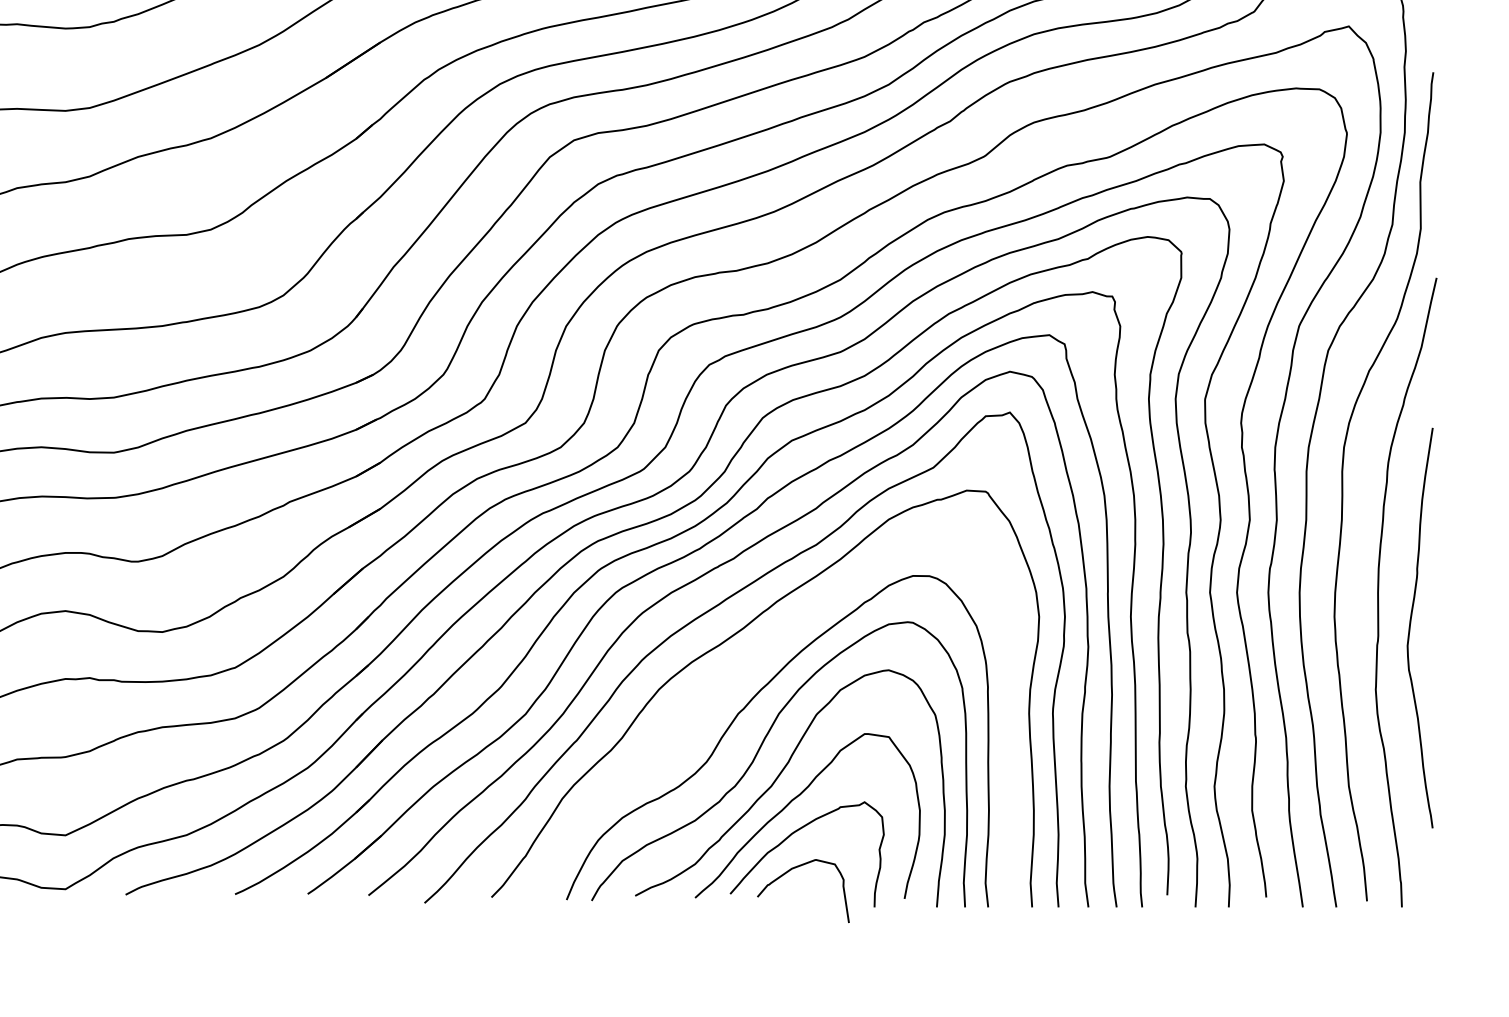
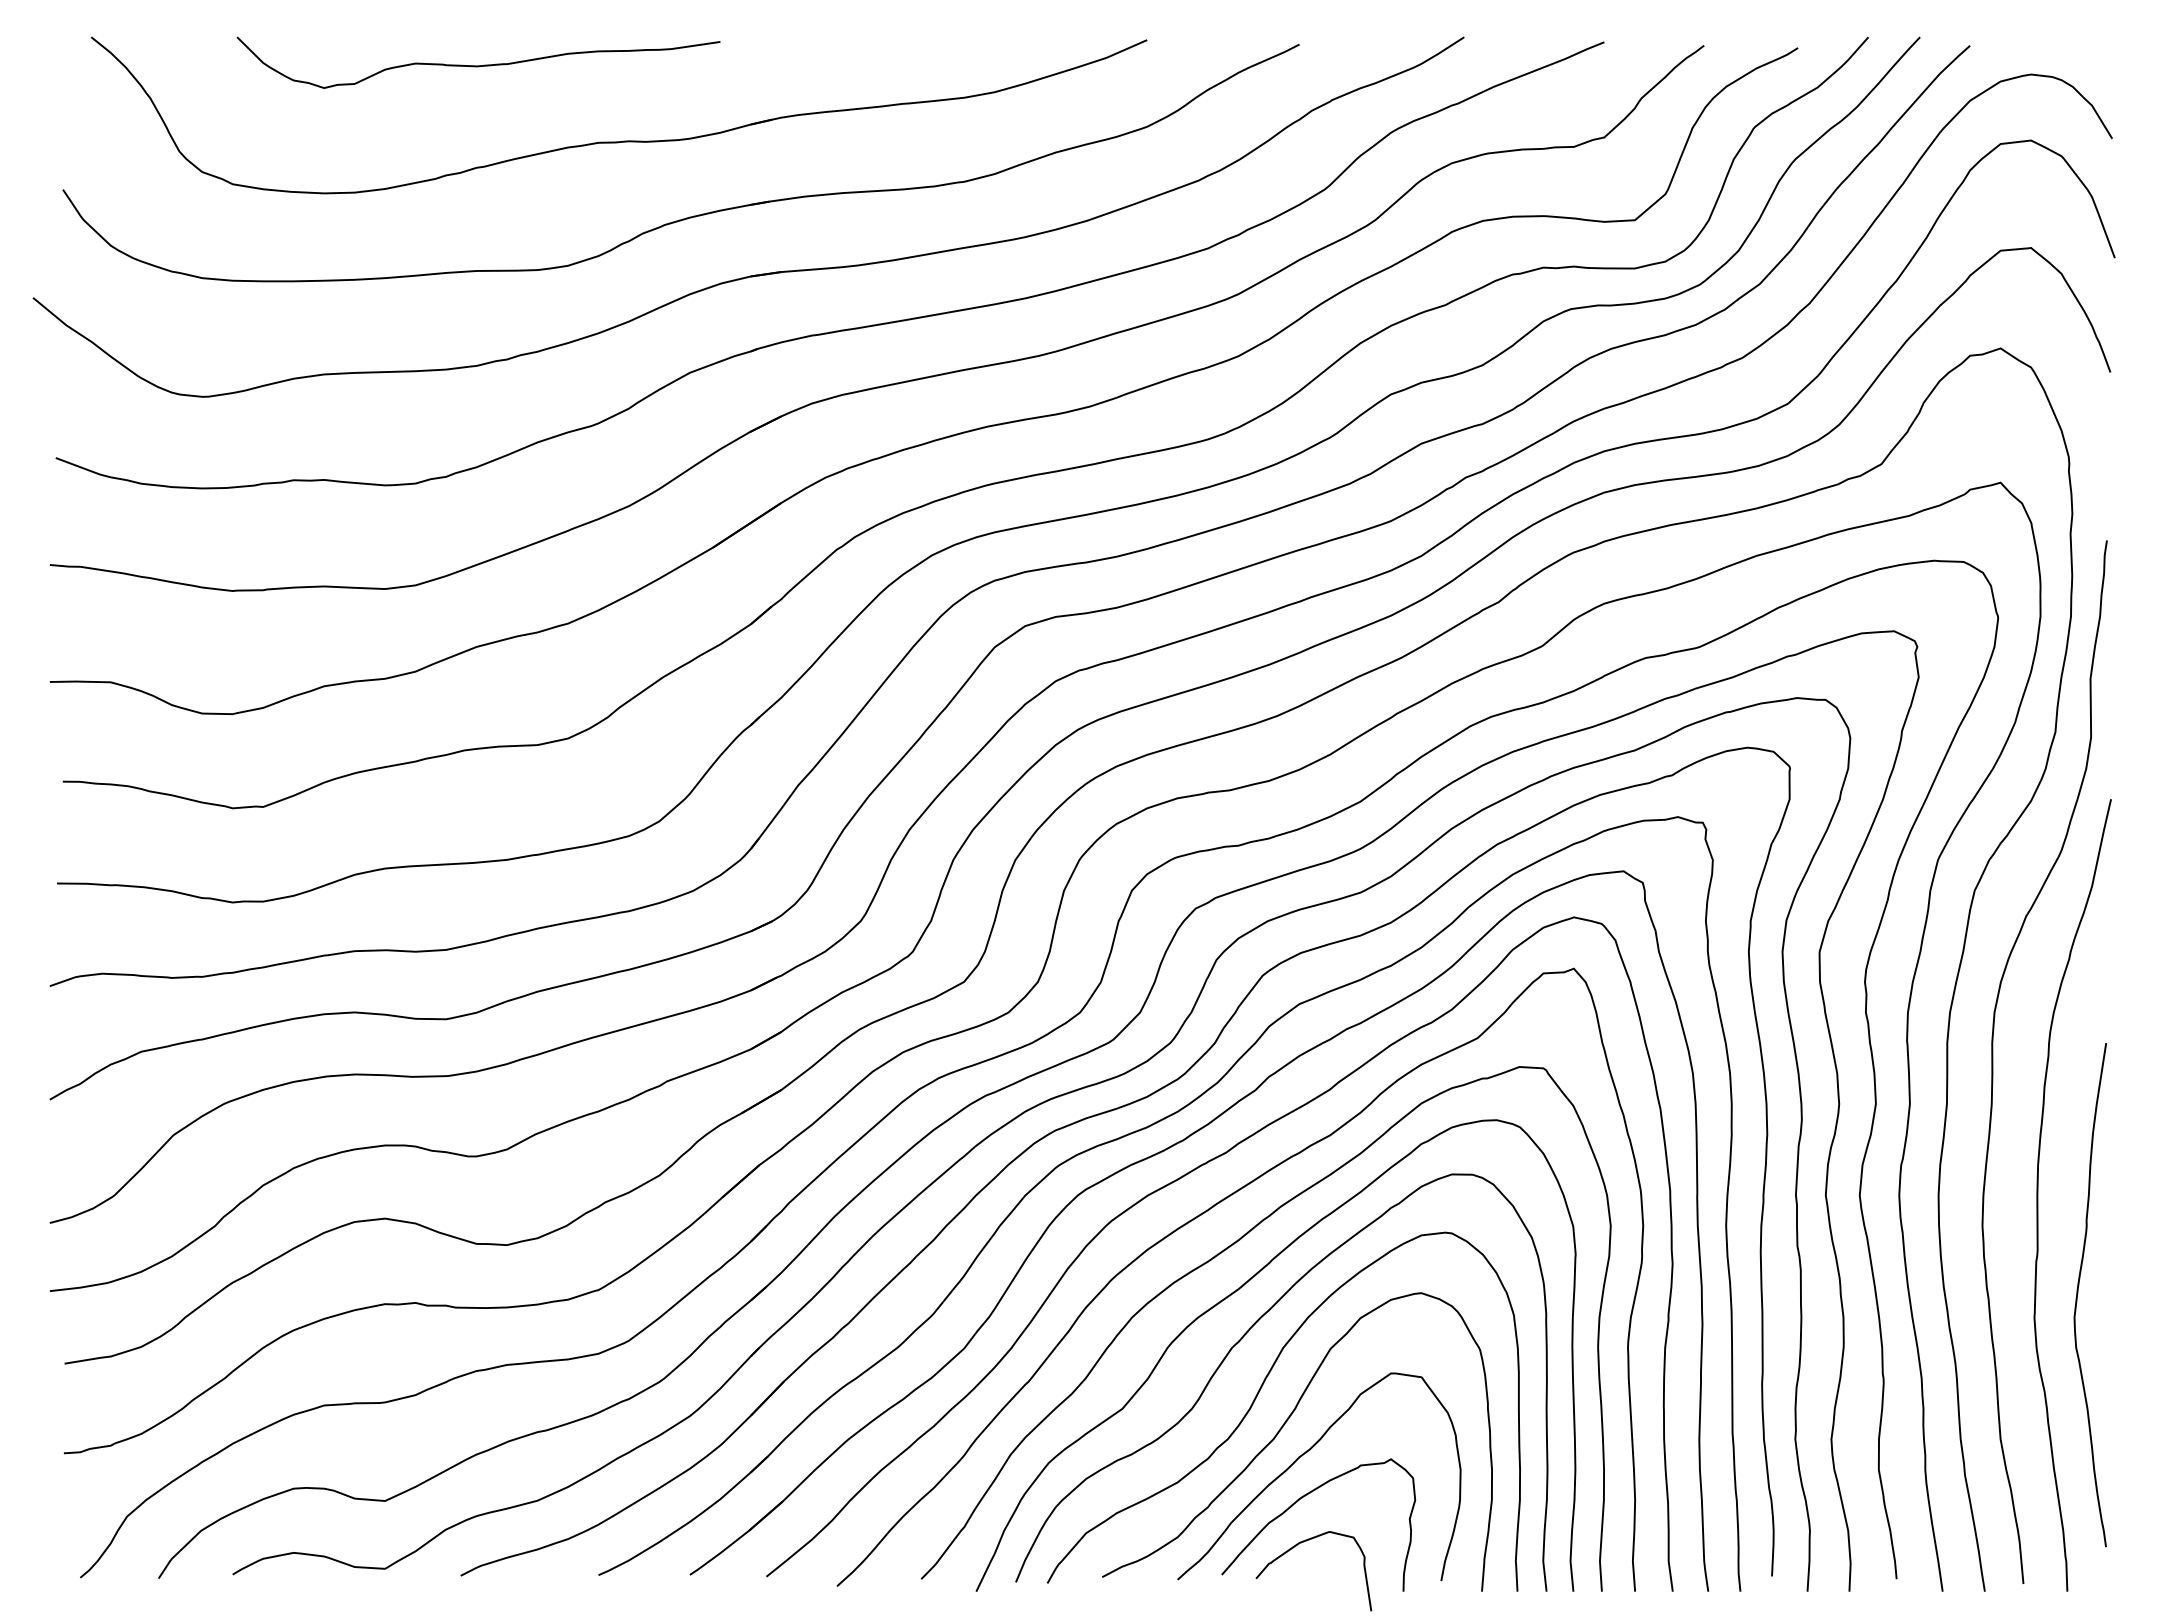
curve: (1410, 627) -> (2078, 1294), moved
curve: (740, 670) -> (1234, 1293), added

